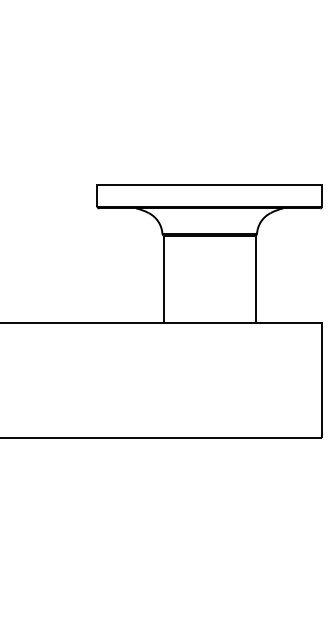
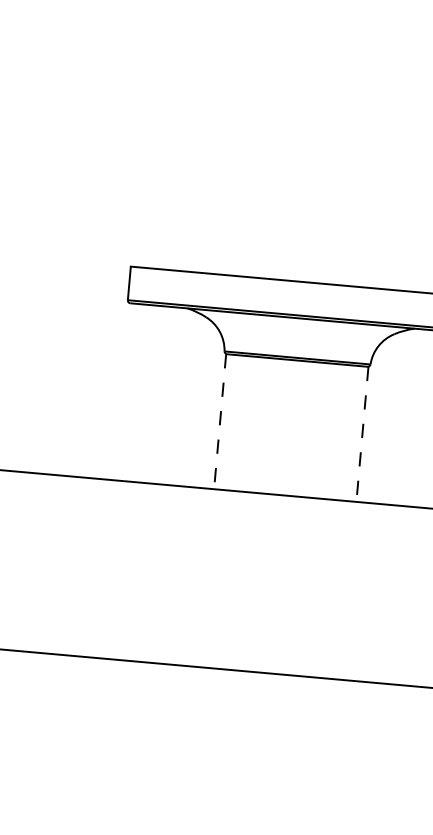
line: (163, 279) -> (219, 421), solid -> dashed
line: (255, 279) -> (361, 434), solid -> dashed

